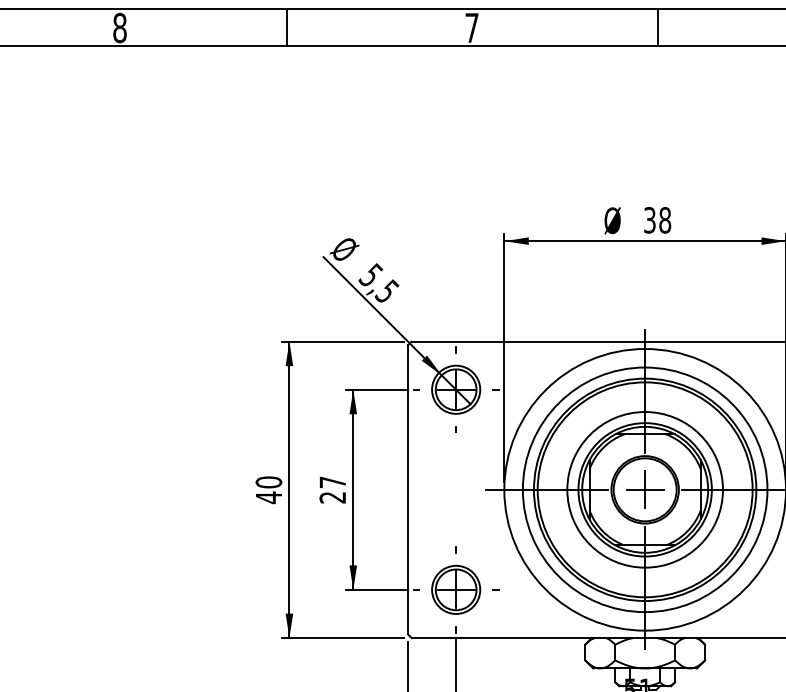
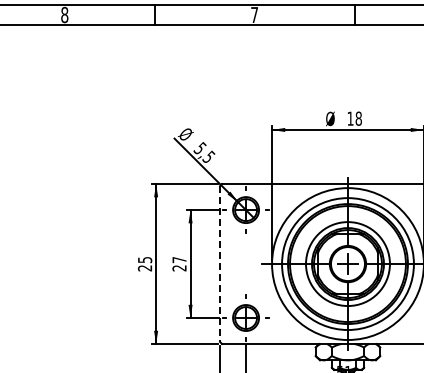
text: (649, 219) -> (350, 118), 38 -> 18
text: (267, 488) -> (144, 263), 40 -> 25
line: (408, 490) -> (220, 264), solid -> dashed

